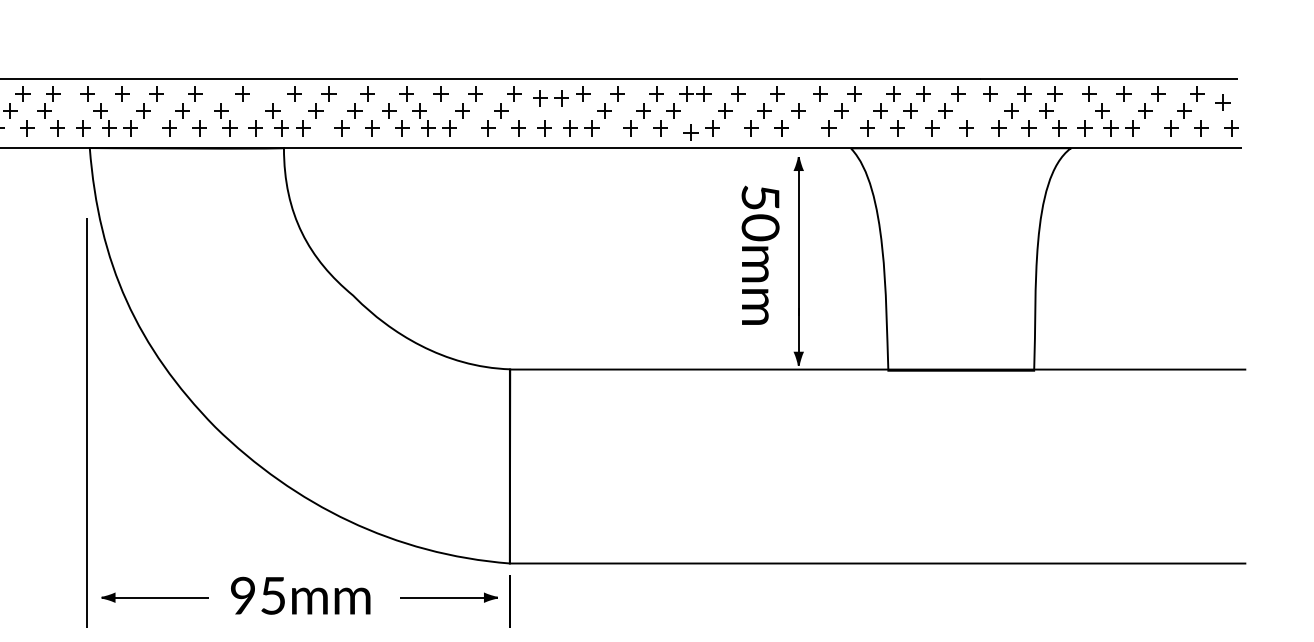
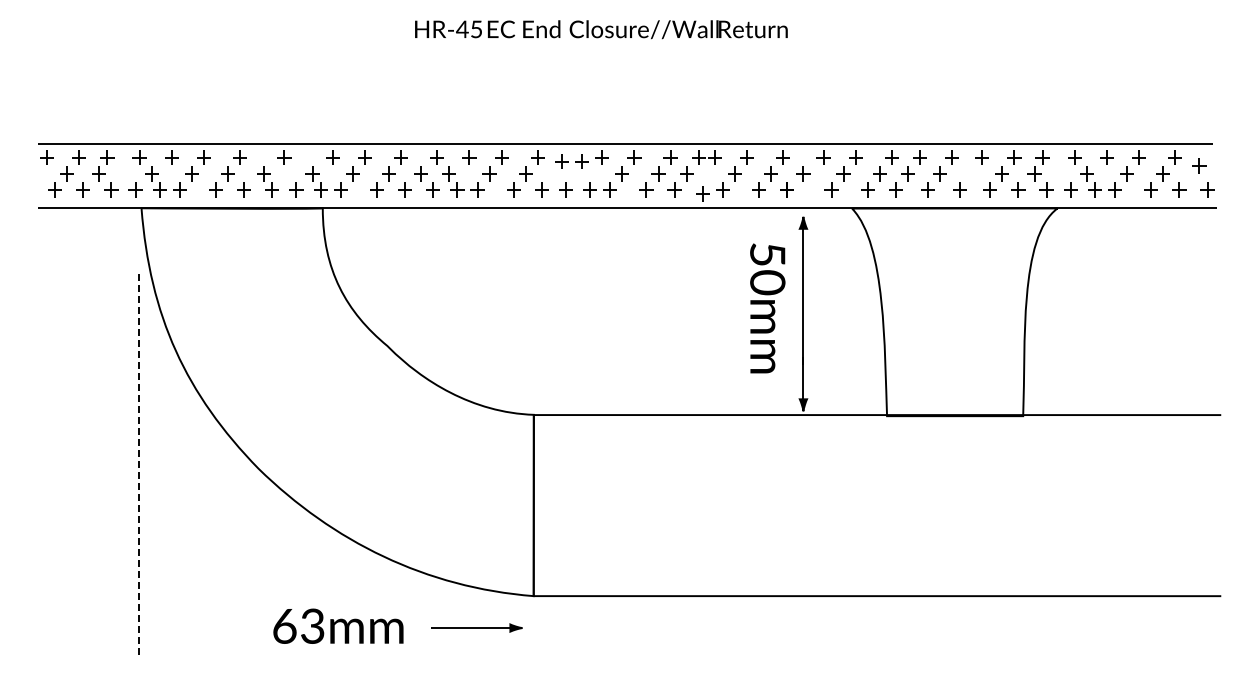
line: (87, 423) -> (139, 465), solid -> dashed
text: (257, 594) -> (298, 625), 95mm -> 63mm
part: (155, 597) -> (202, 627), removed
line: (509, 601) -> (533, 631), removed

